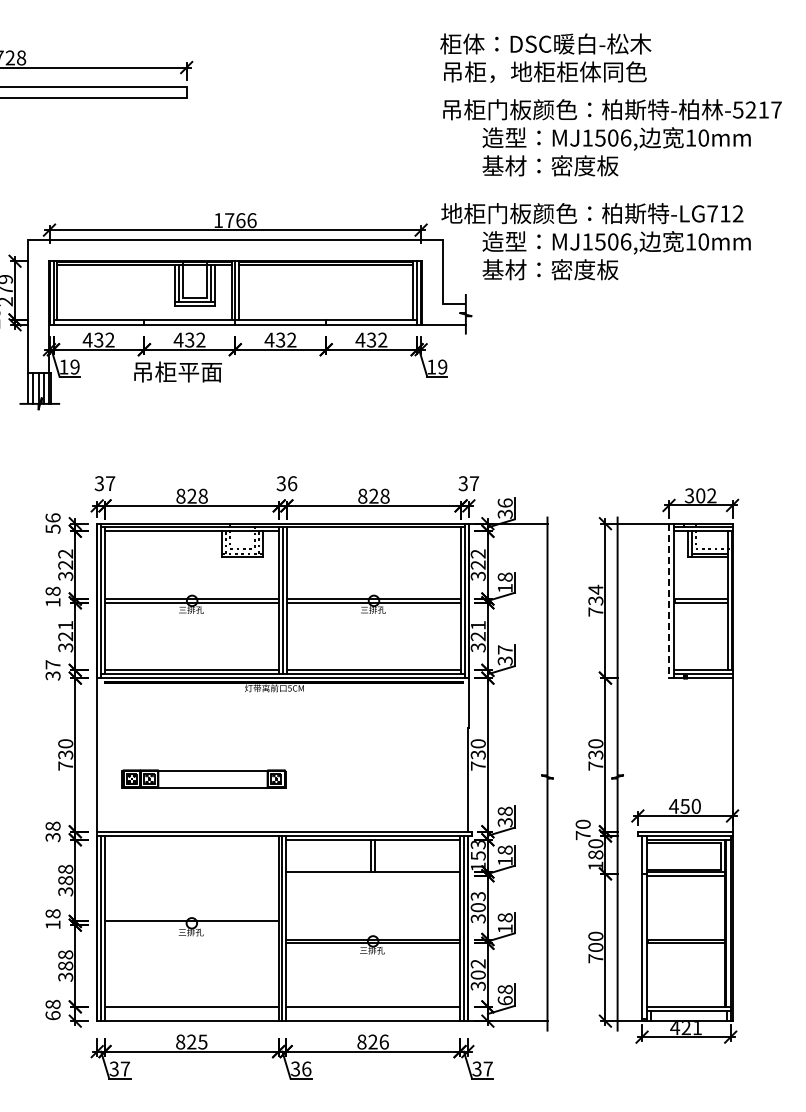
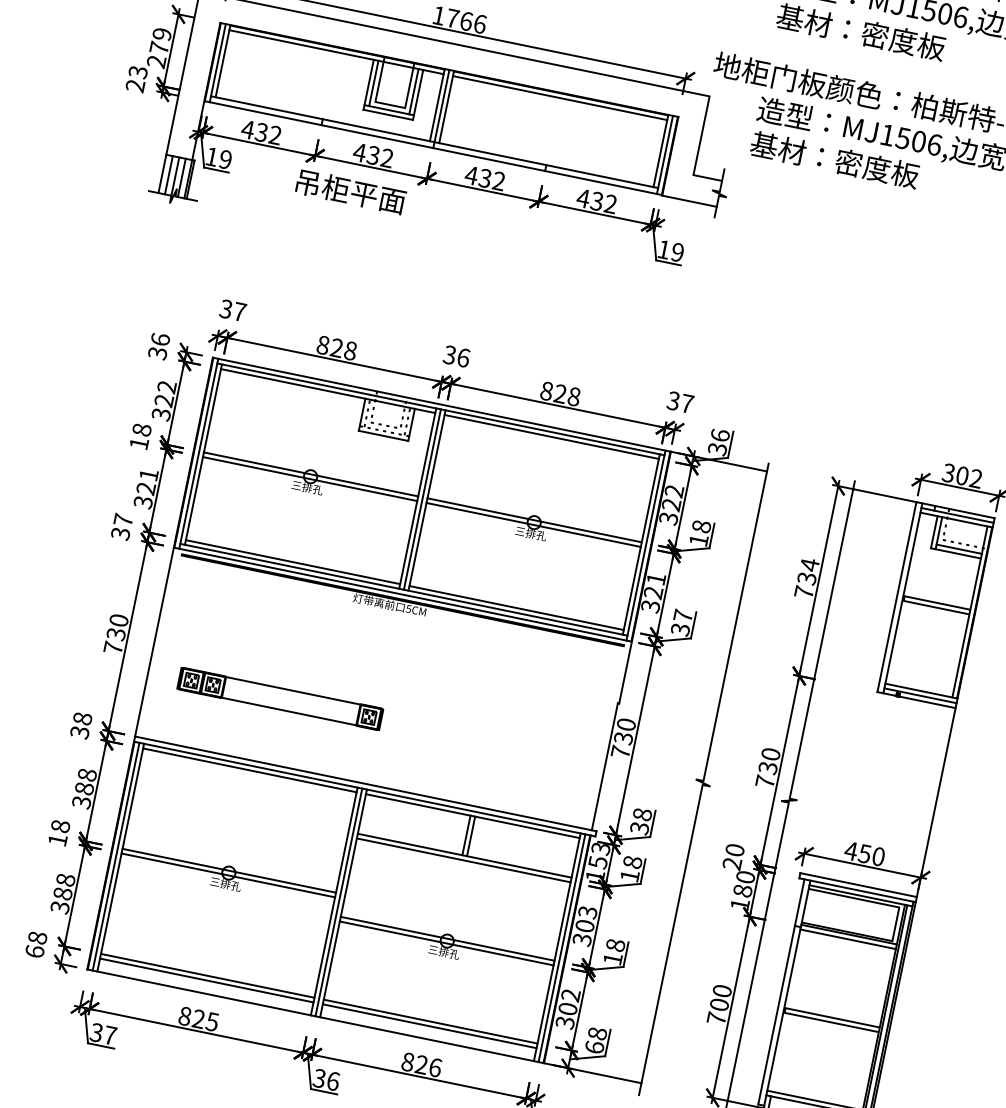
text: (52, 528) -> (157, 352), 56 -> 36
line: (373, 531) -> (551, 437), added
line: (669, 601) -> (897, 597), dashed -> solid
text: (582, 835) -> (731, 863), 70 -> 20
line: (191, 839) -> (249, 769), added
line: (373, 875) -> (464, 860), added
line: (191, 925) -> (227, 875), added
line: (191, 1010) -> (206, 980), added
line: (373, 1010) -> (430, 1026), added

